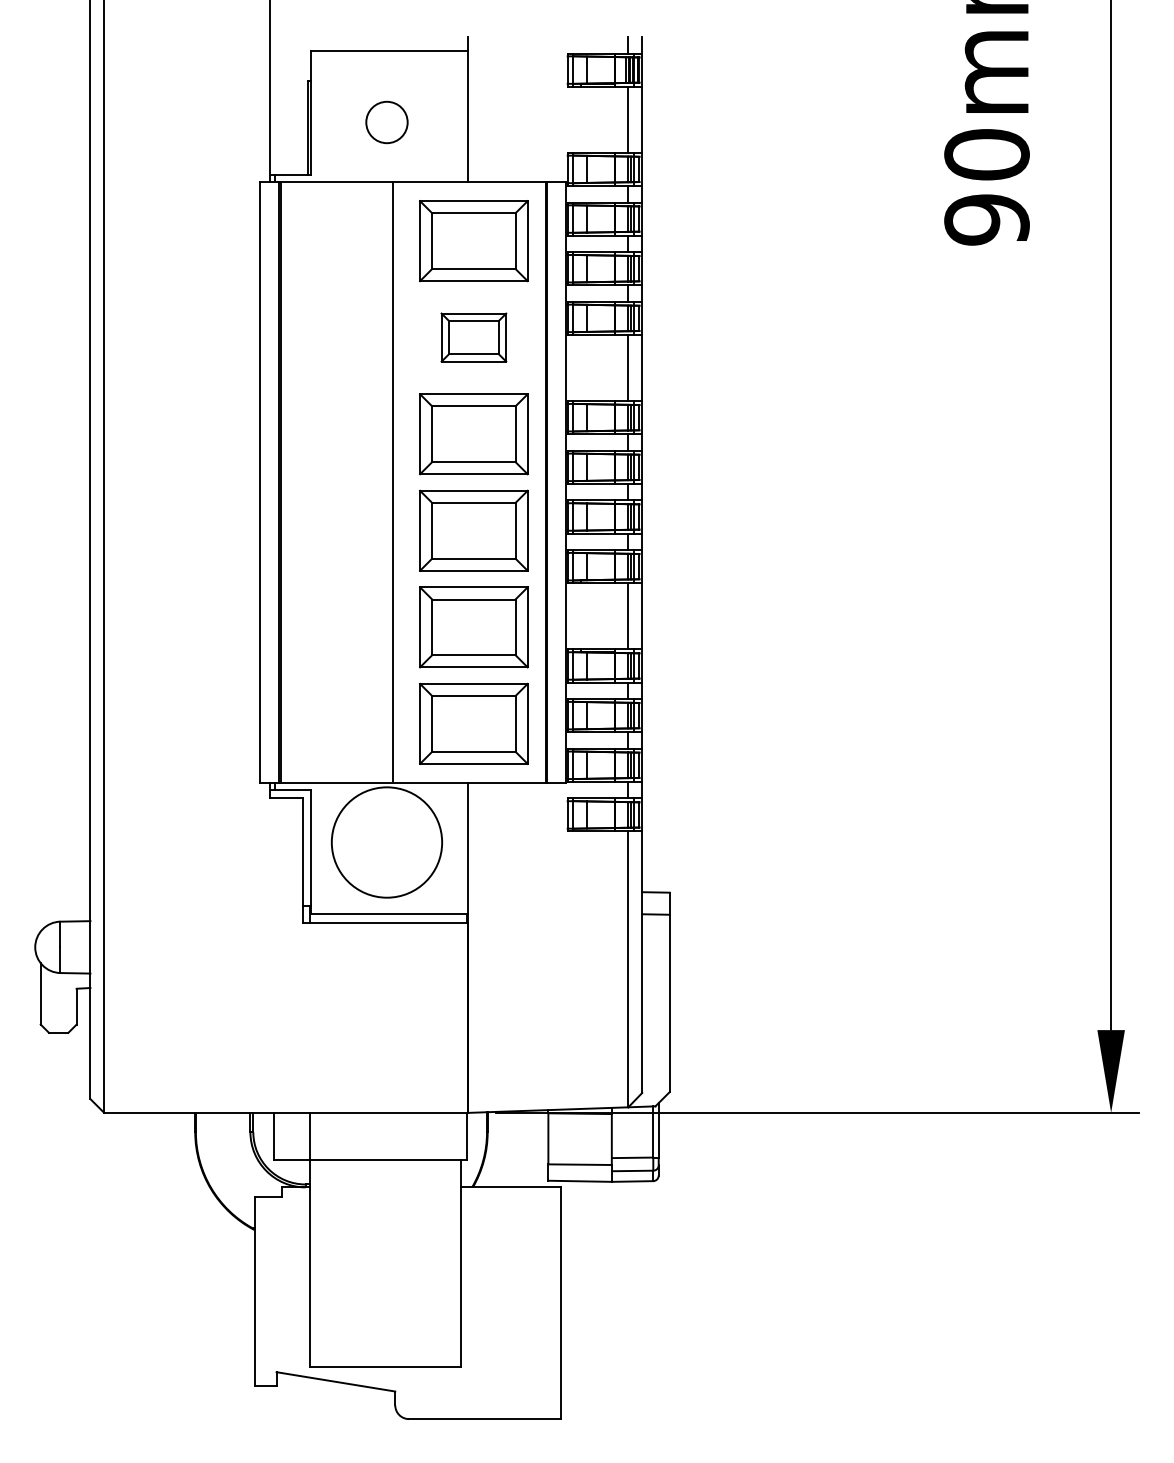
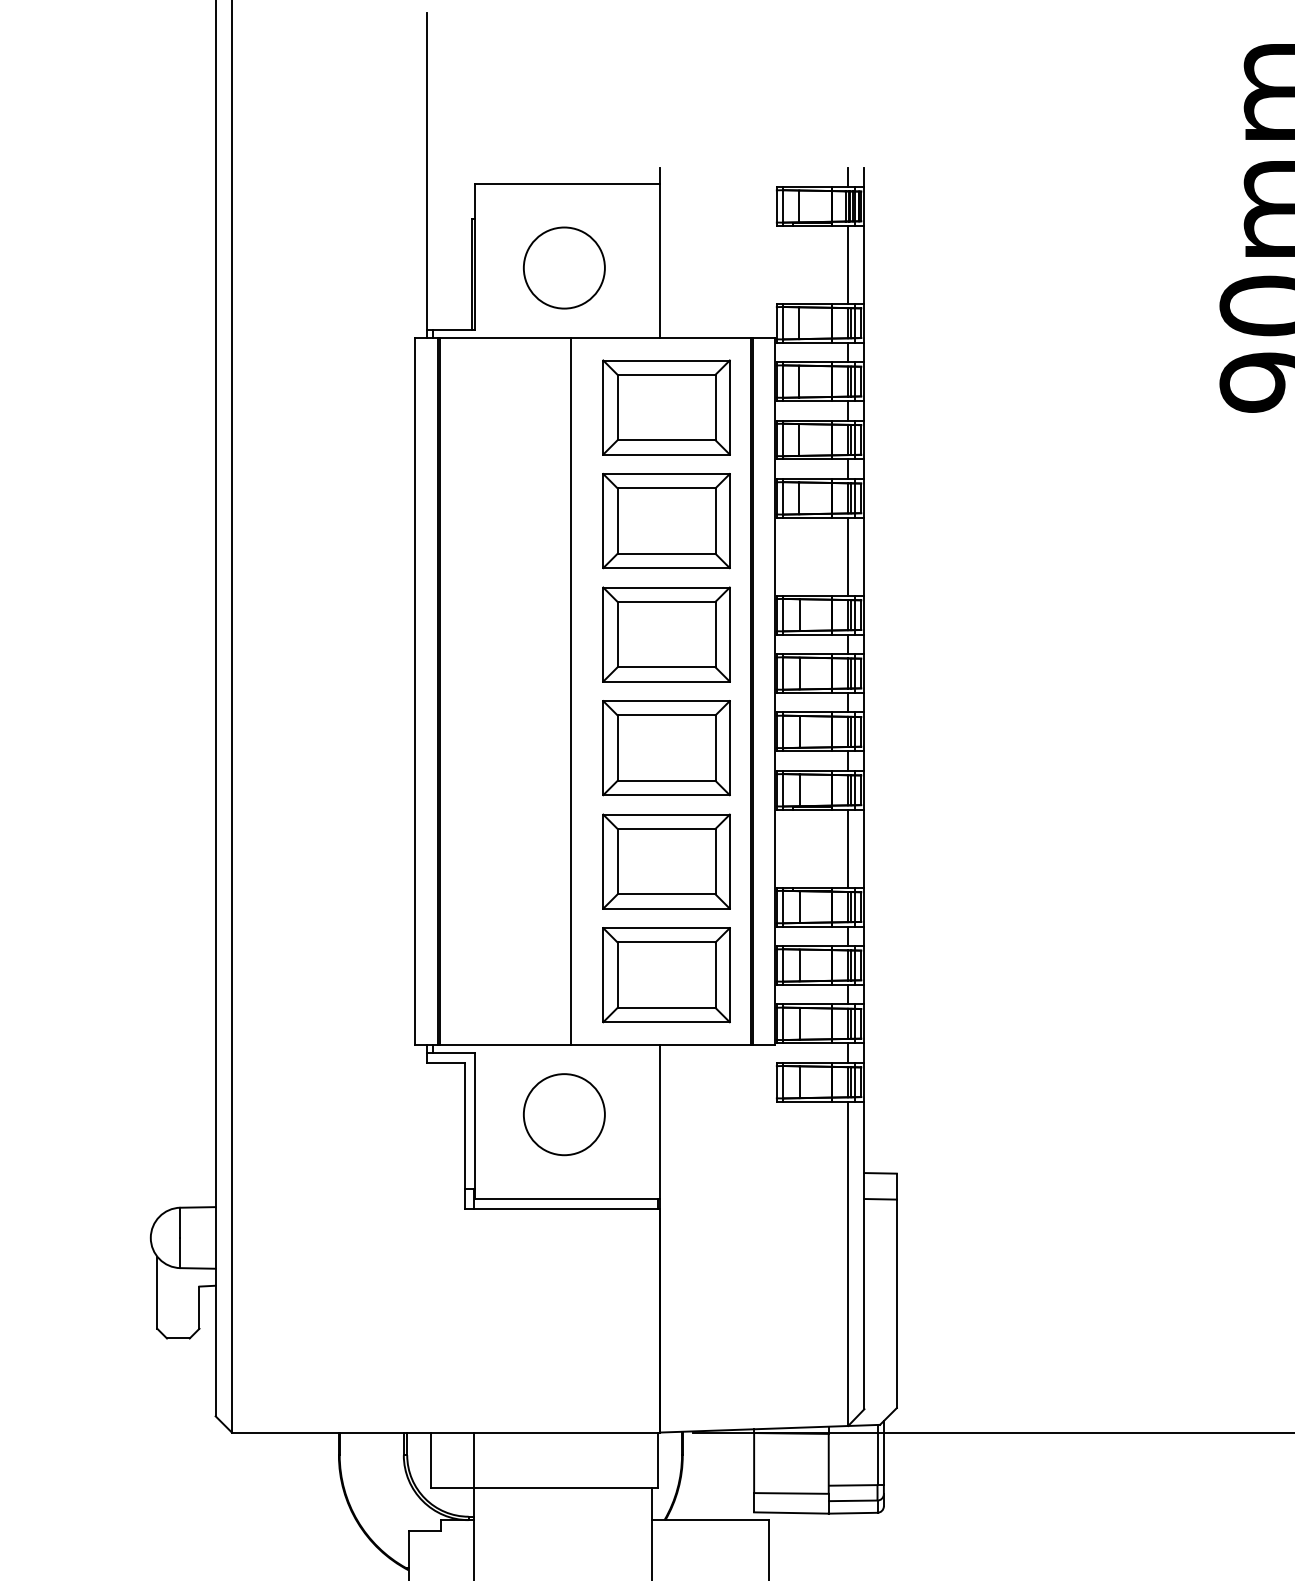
circle: (386, 122) -> (563, 268), size x1.67
part: (473, 337) -> (666, 520), size x1.67
circle: (386, 842) -> (563, 1114), size x0.62

